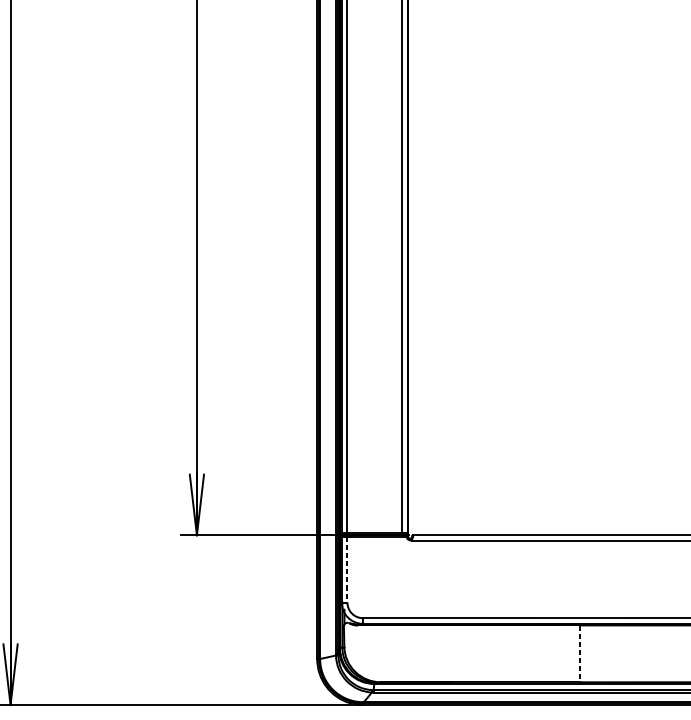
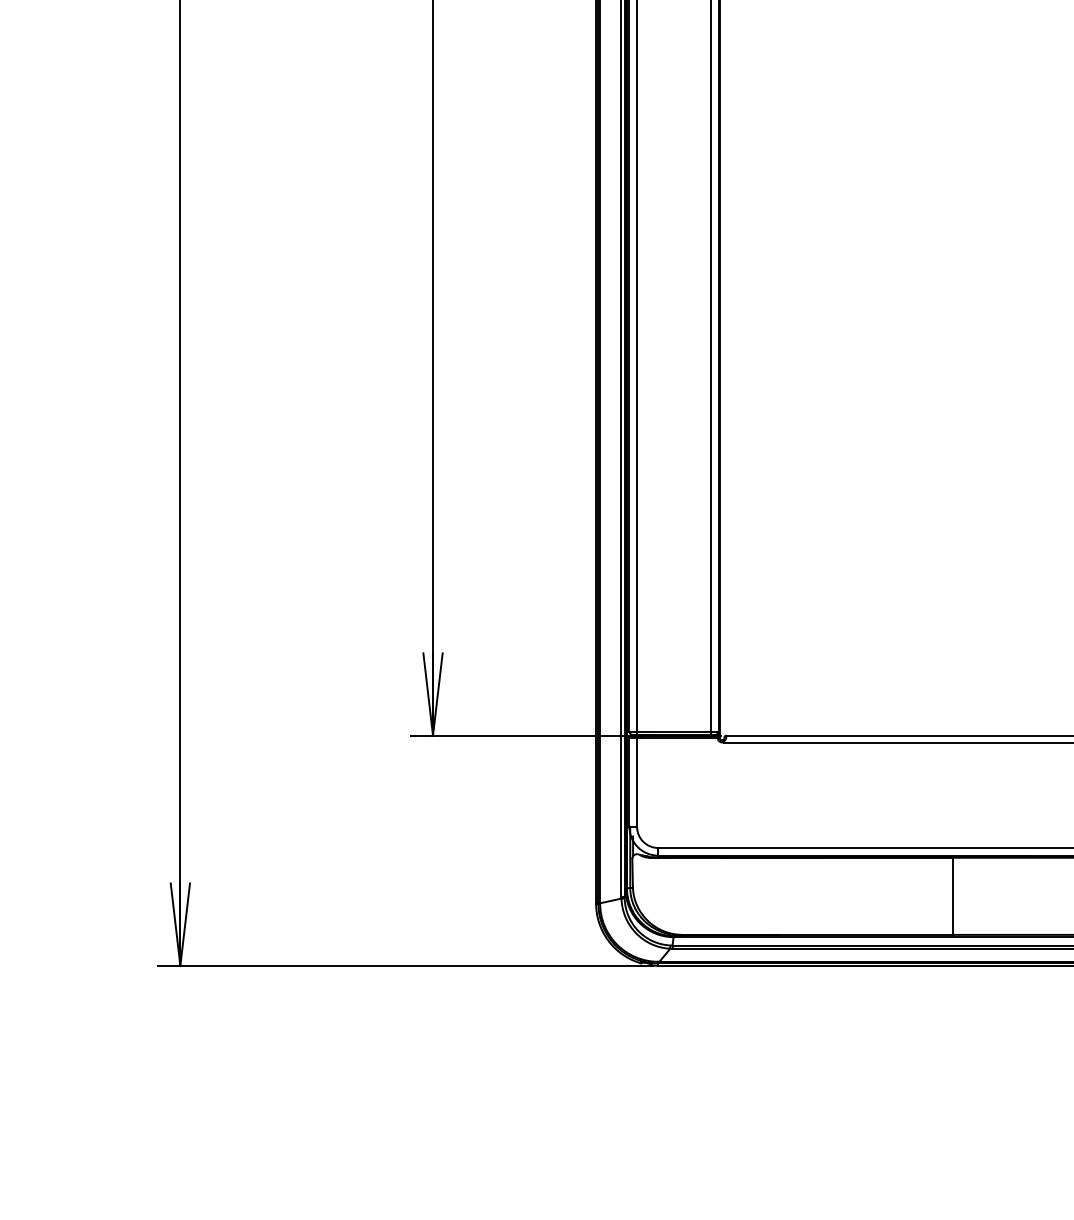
line: (347, 569) -> (637, 782), dashed -> solid
line: (580, 653) -> (952, 896), dashed -> solid

